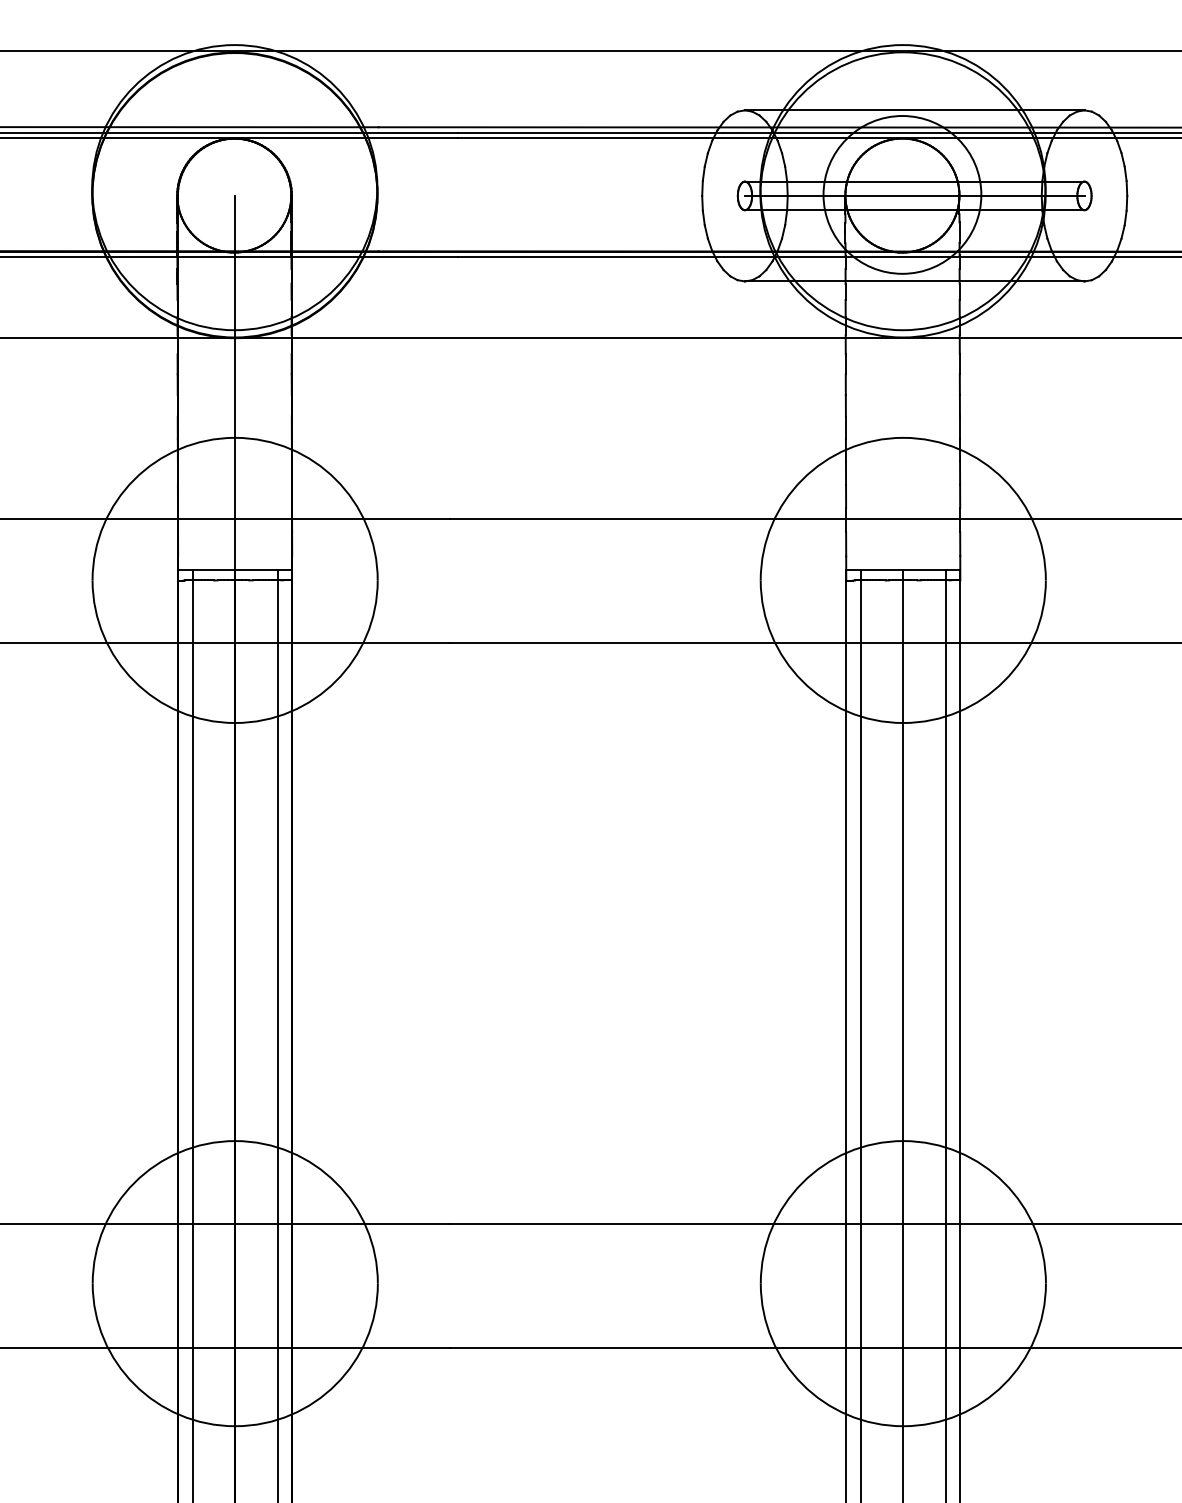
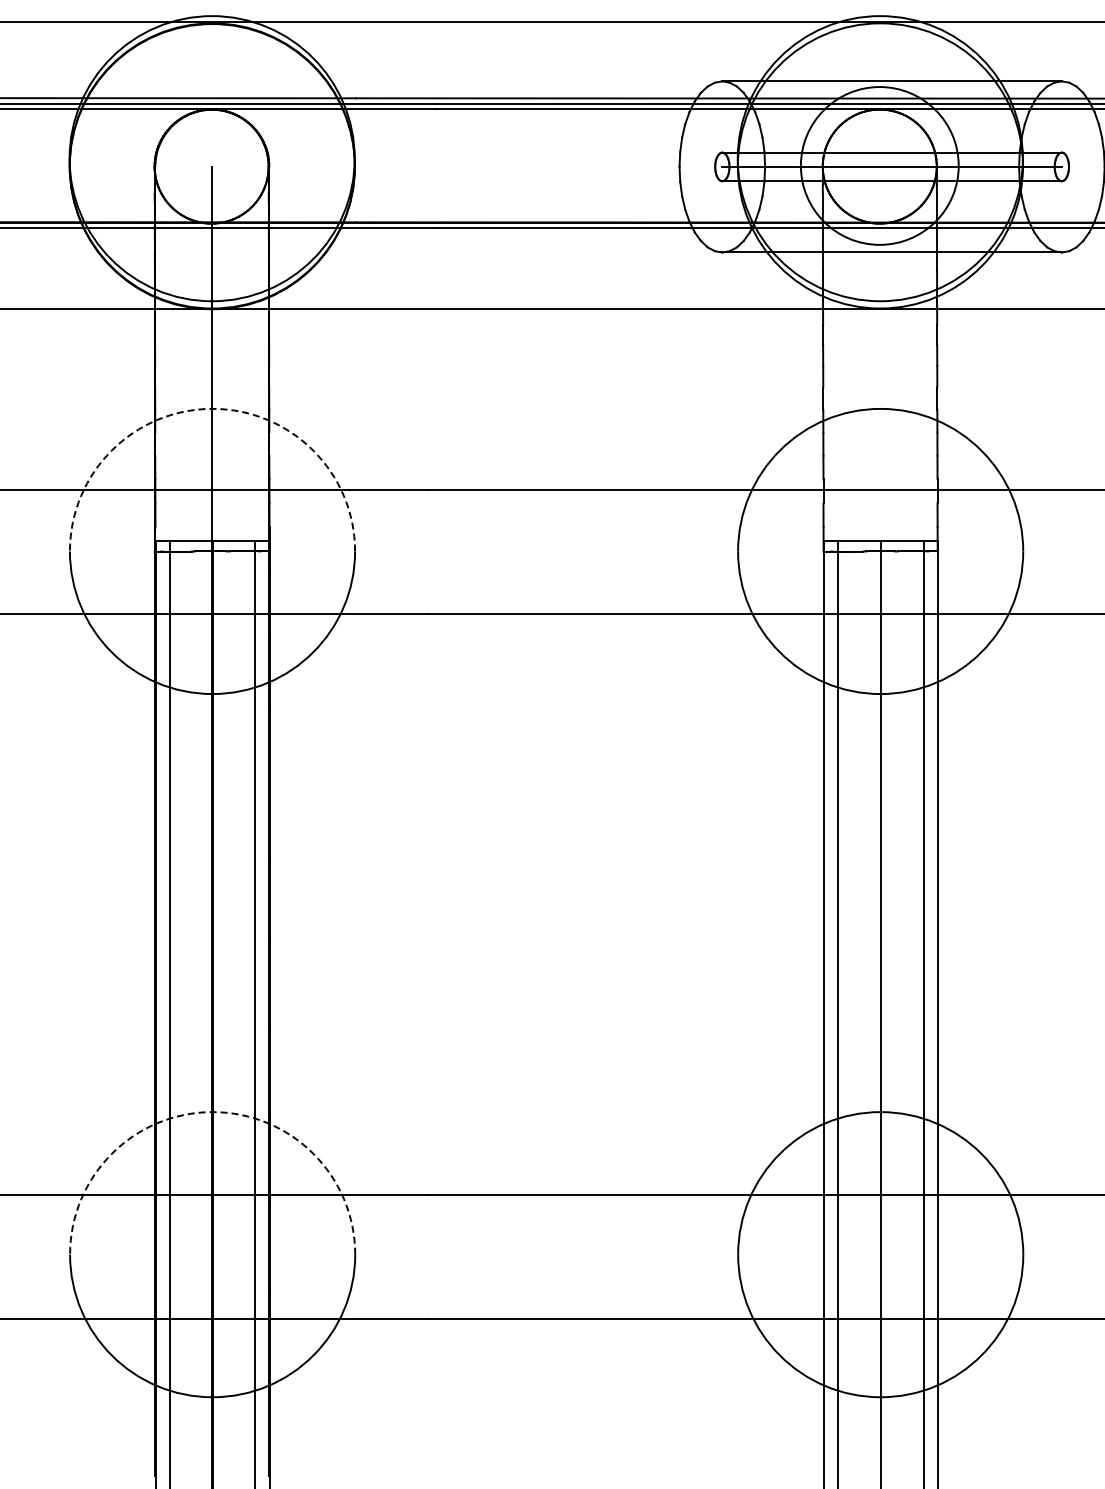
arc: (235, 437) -> (212, 408), solid -> dashed
arc: (235, 1141) -> (212, 1112), solid -> dashed

